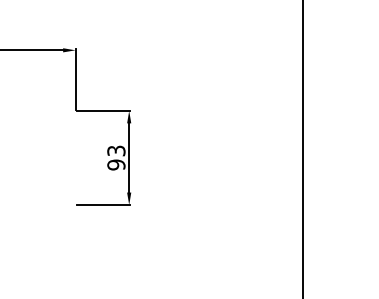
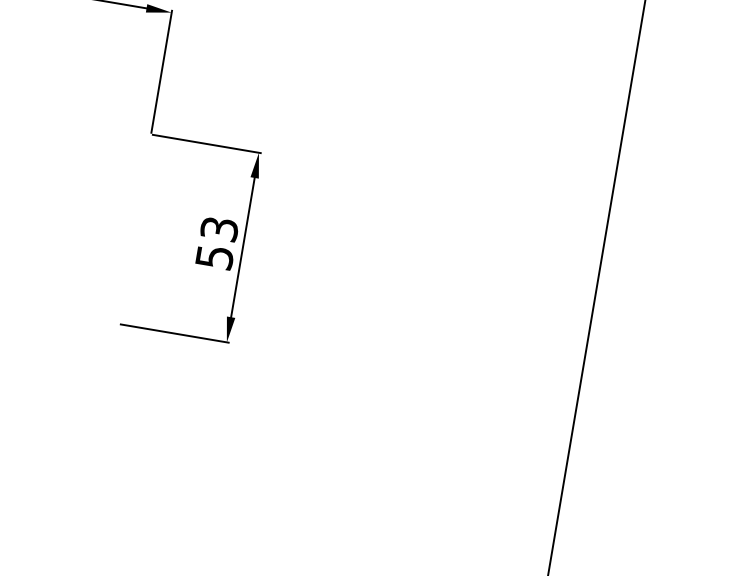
text: (116, 164) -> (215, 256), 93 -> 53

